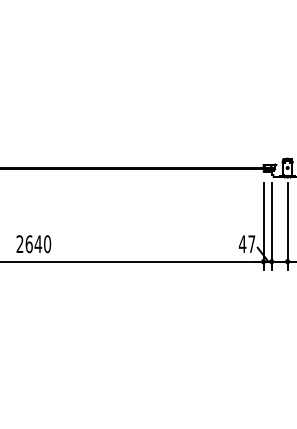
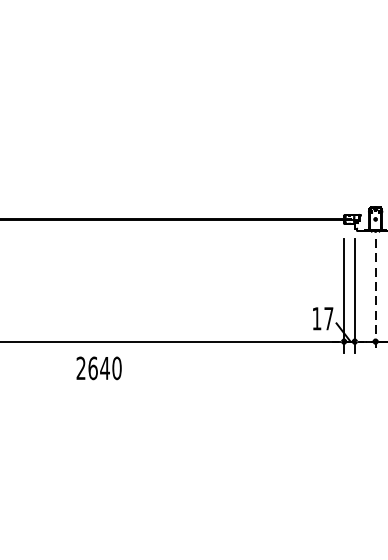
line: (287, 226) -> (375, 295), solid -> dashed
text: (242, 243) -> (316, 317), 47 -> 17
text: (33, 244) -> (98, 368), moved

